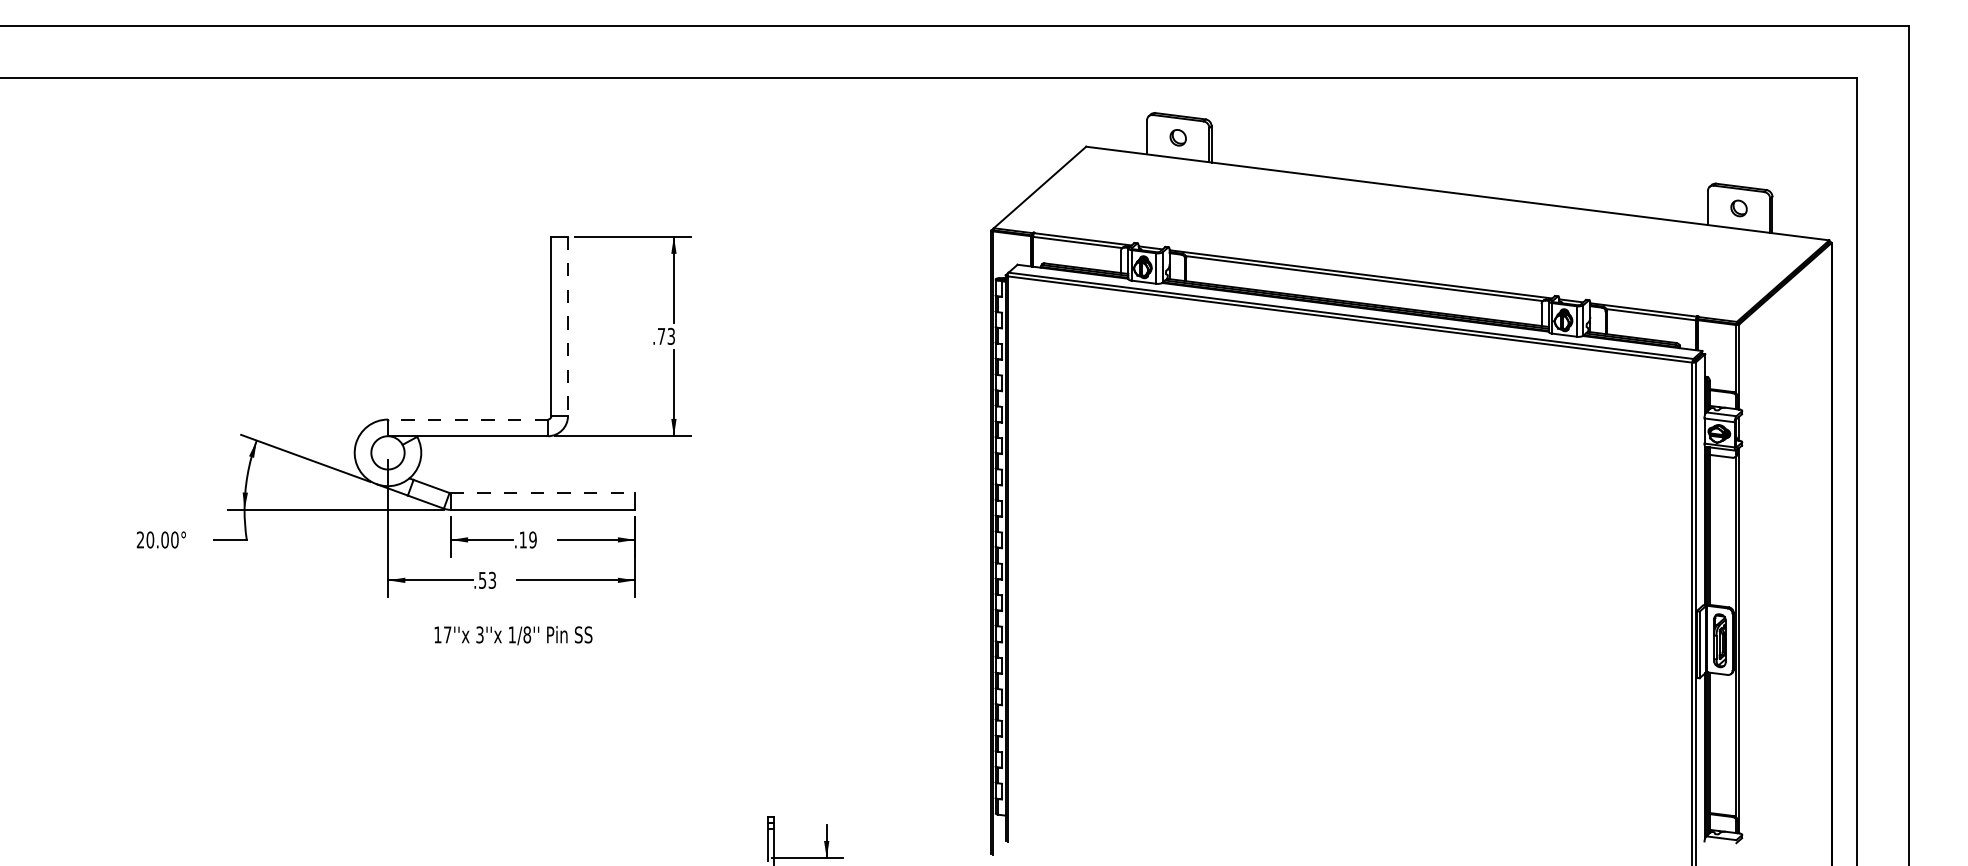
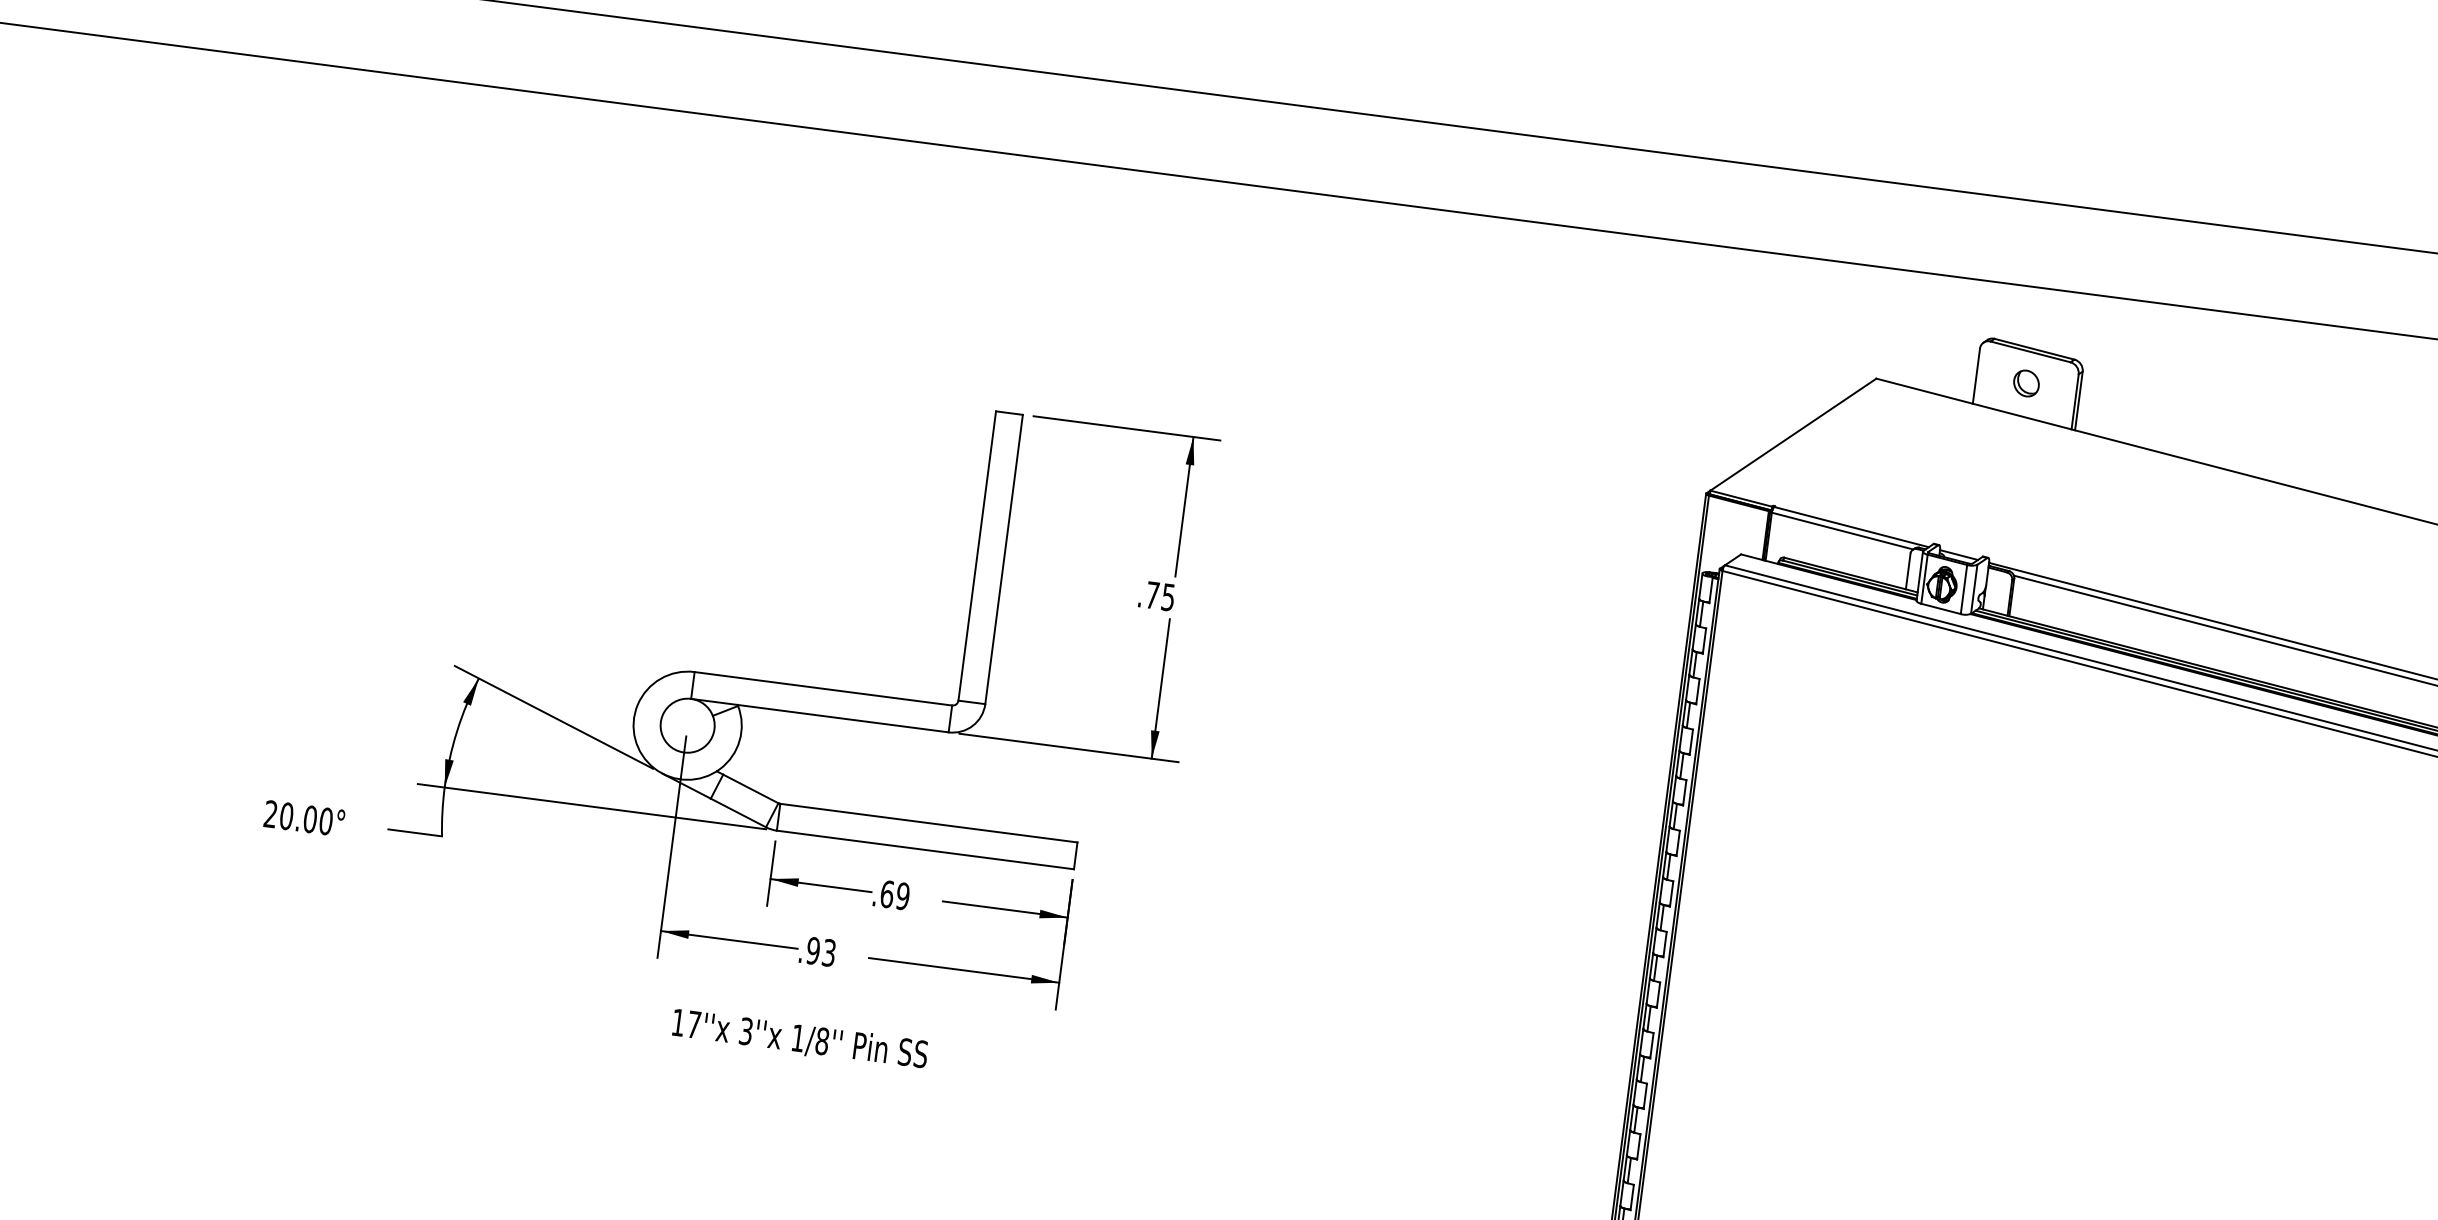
line: (568, 326) -> (1004, 559), dashed -> solid
text: (671, 335) -> (1168, 595), .73 -> .75
line: (467, 419) -> (822, 688), dashed -> solid
line: (543, 493) -> (929, 823), dashed -> solid
text: (523, 539) -> (887, 893), .19 -> .69
text: (482, 579) -> (813, 949), .53 -> .93
text: (513, 635) -> (800, 1039), moved

